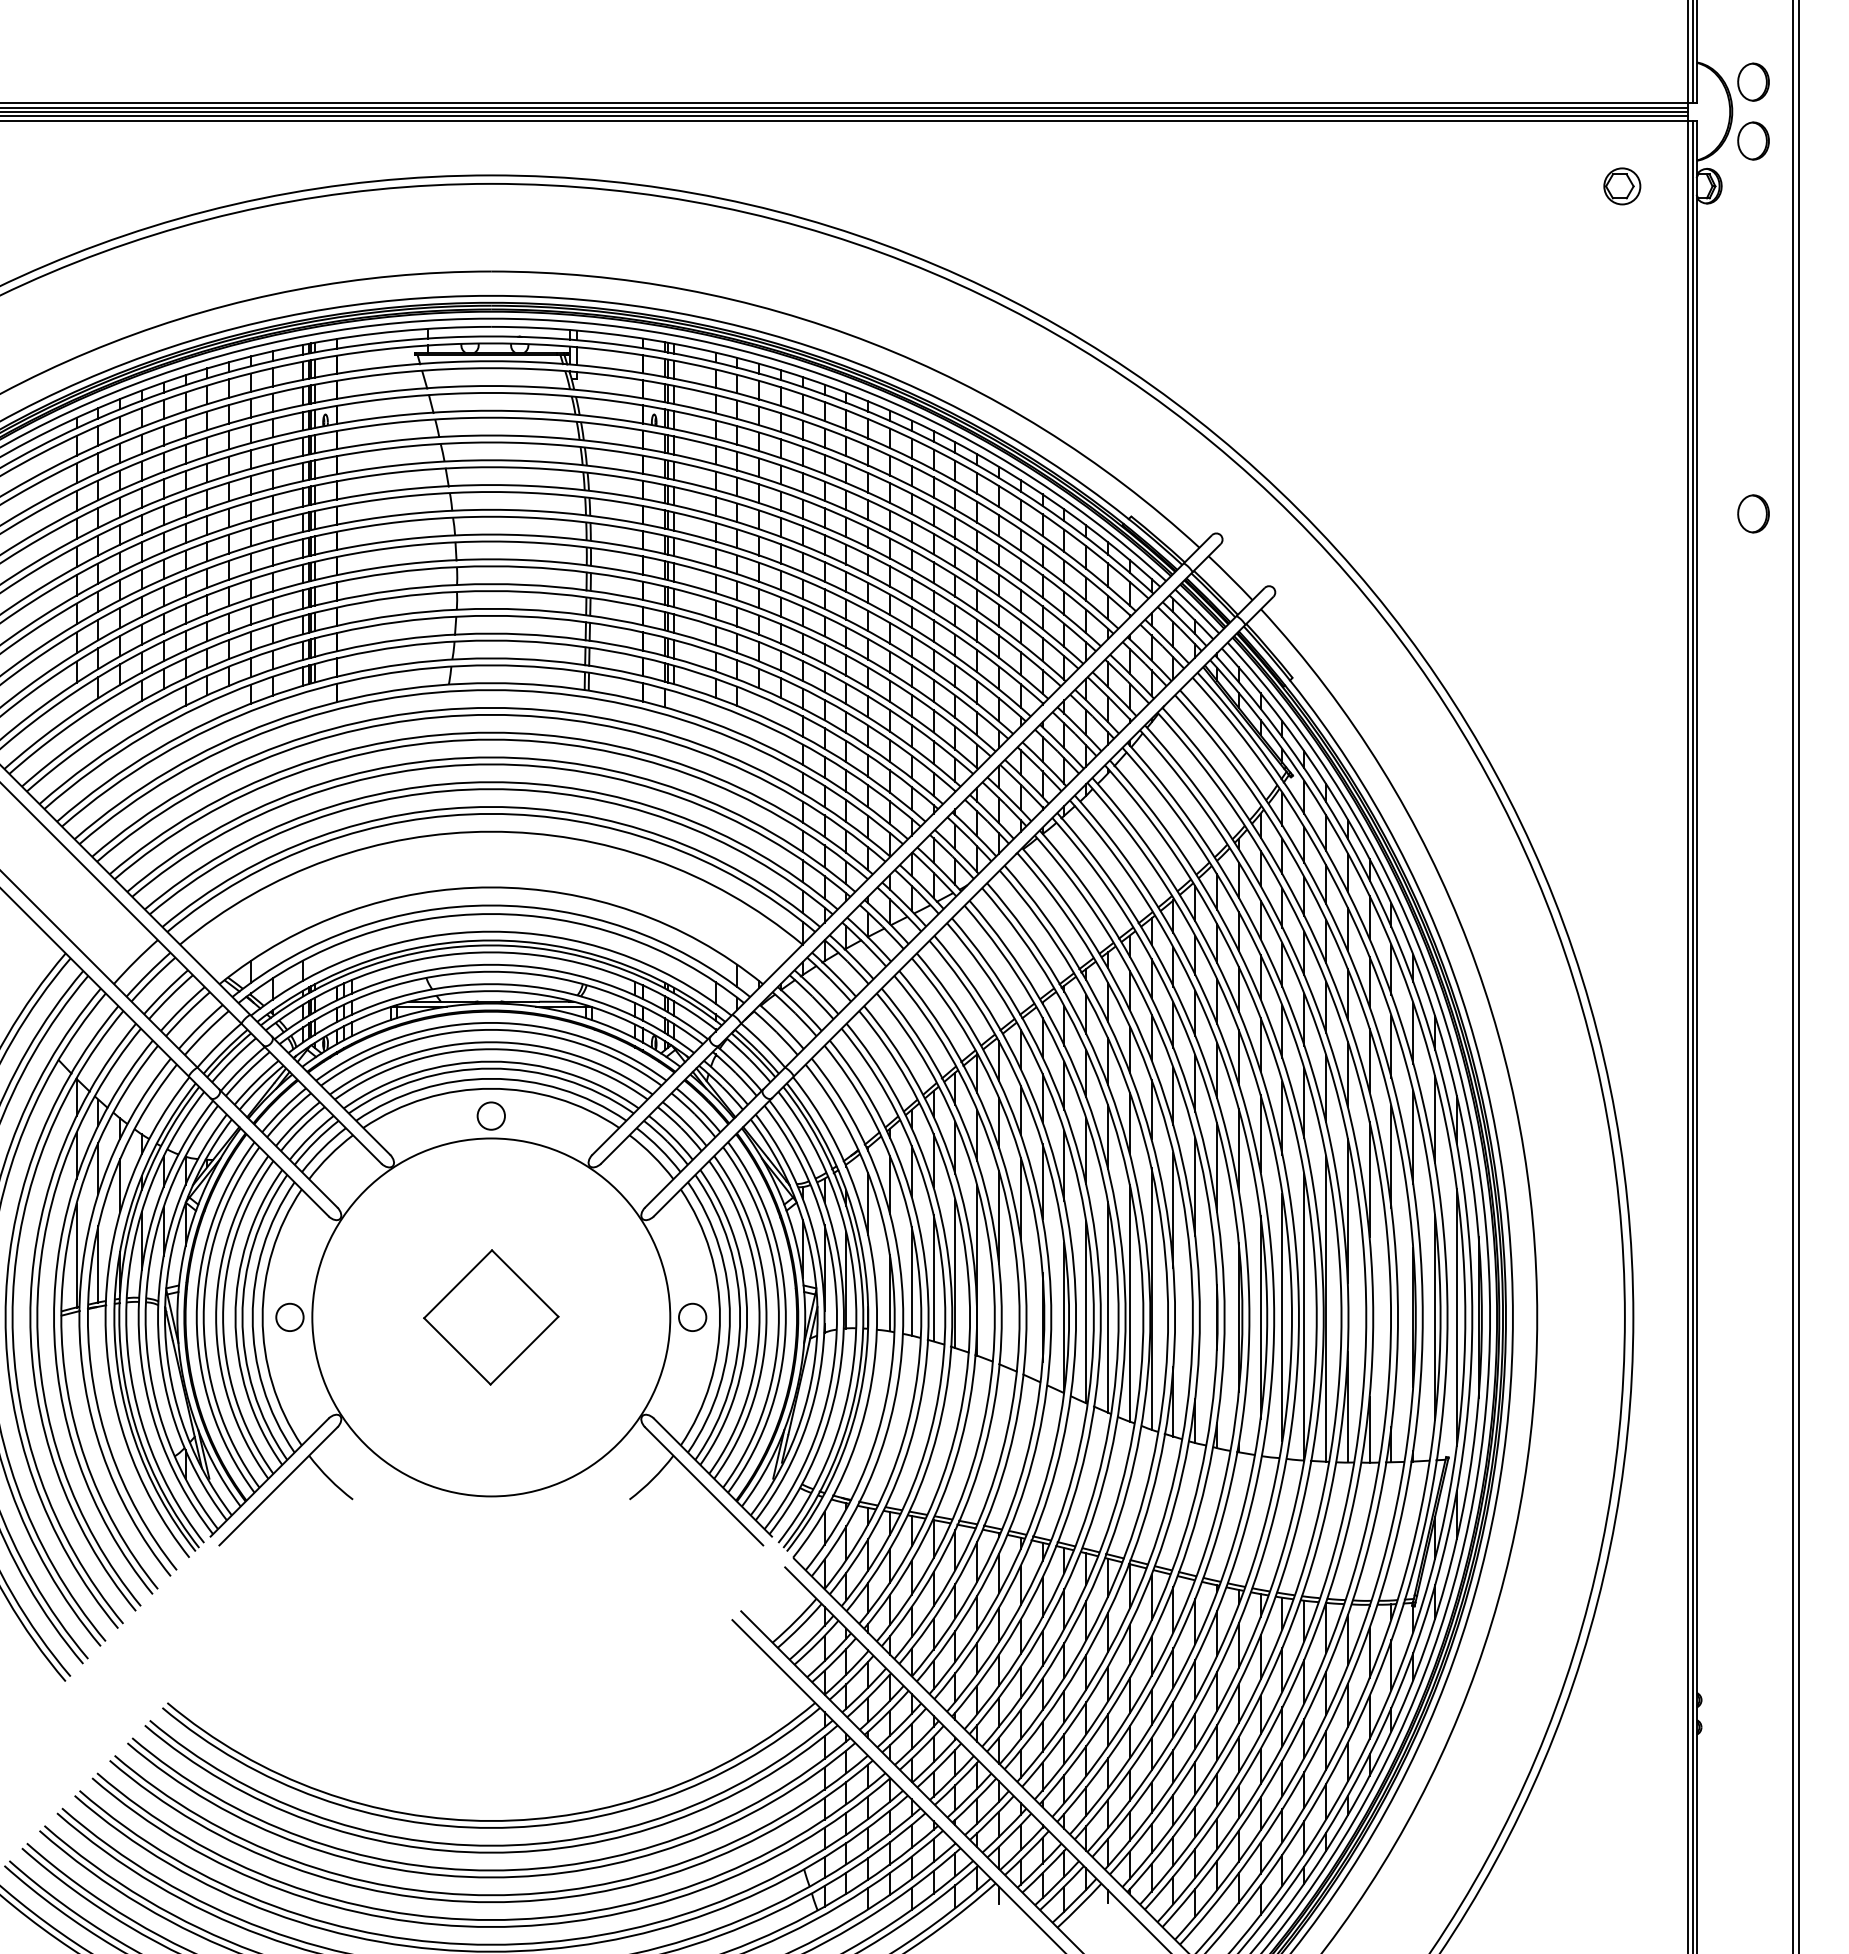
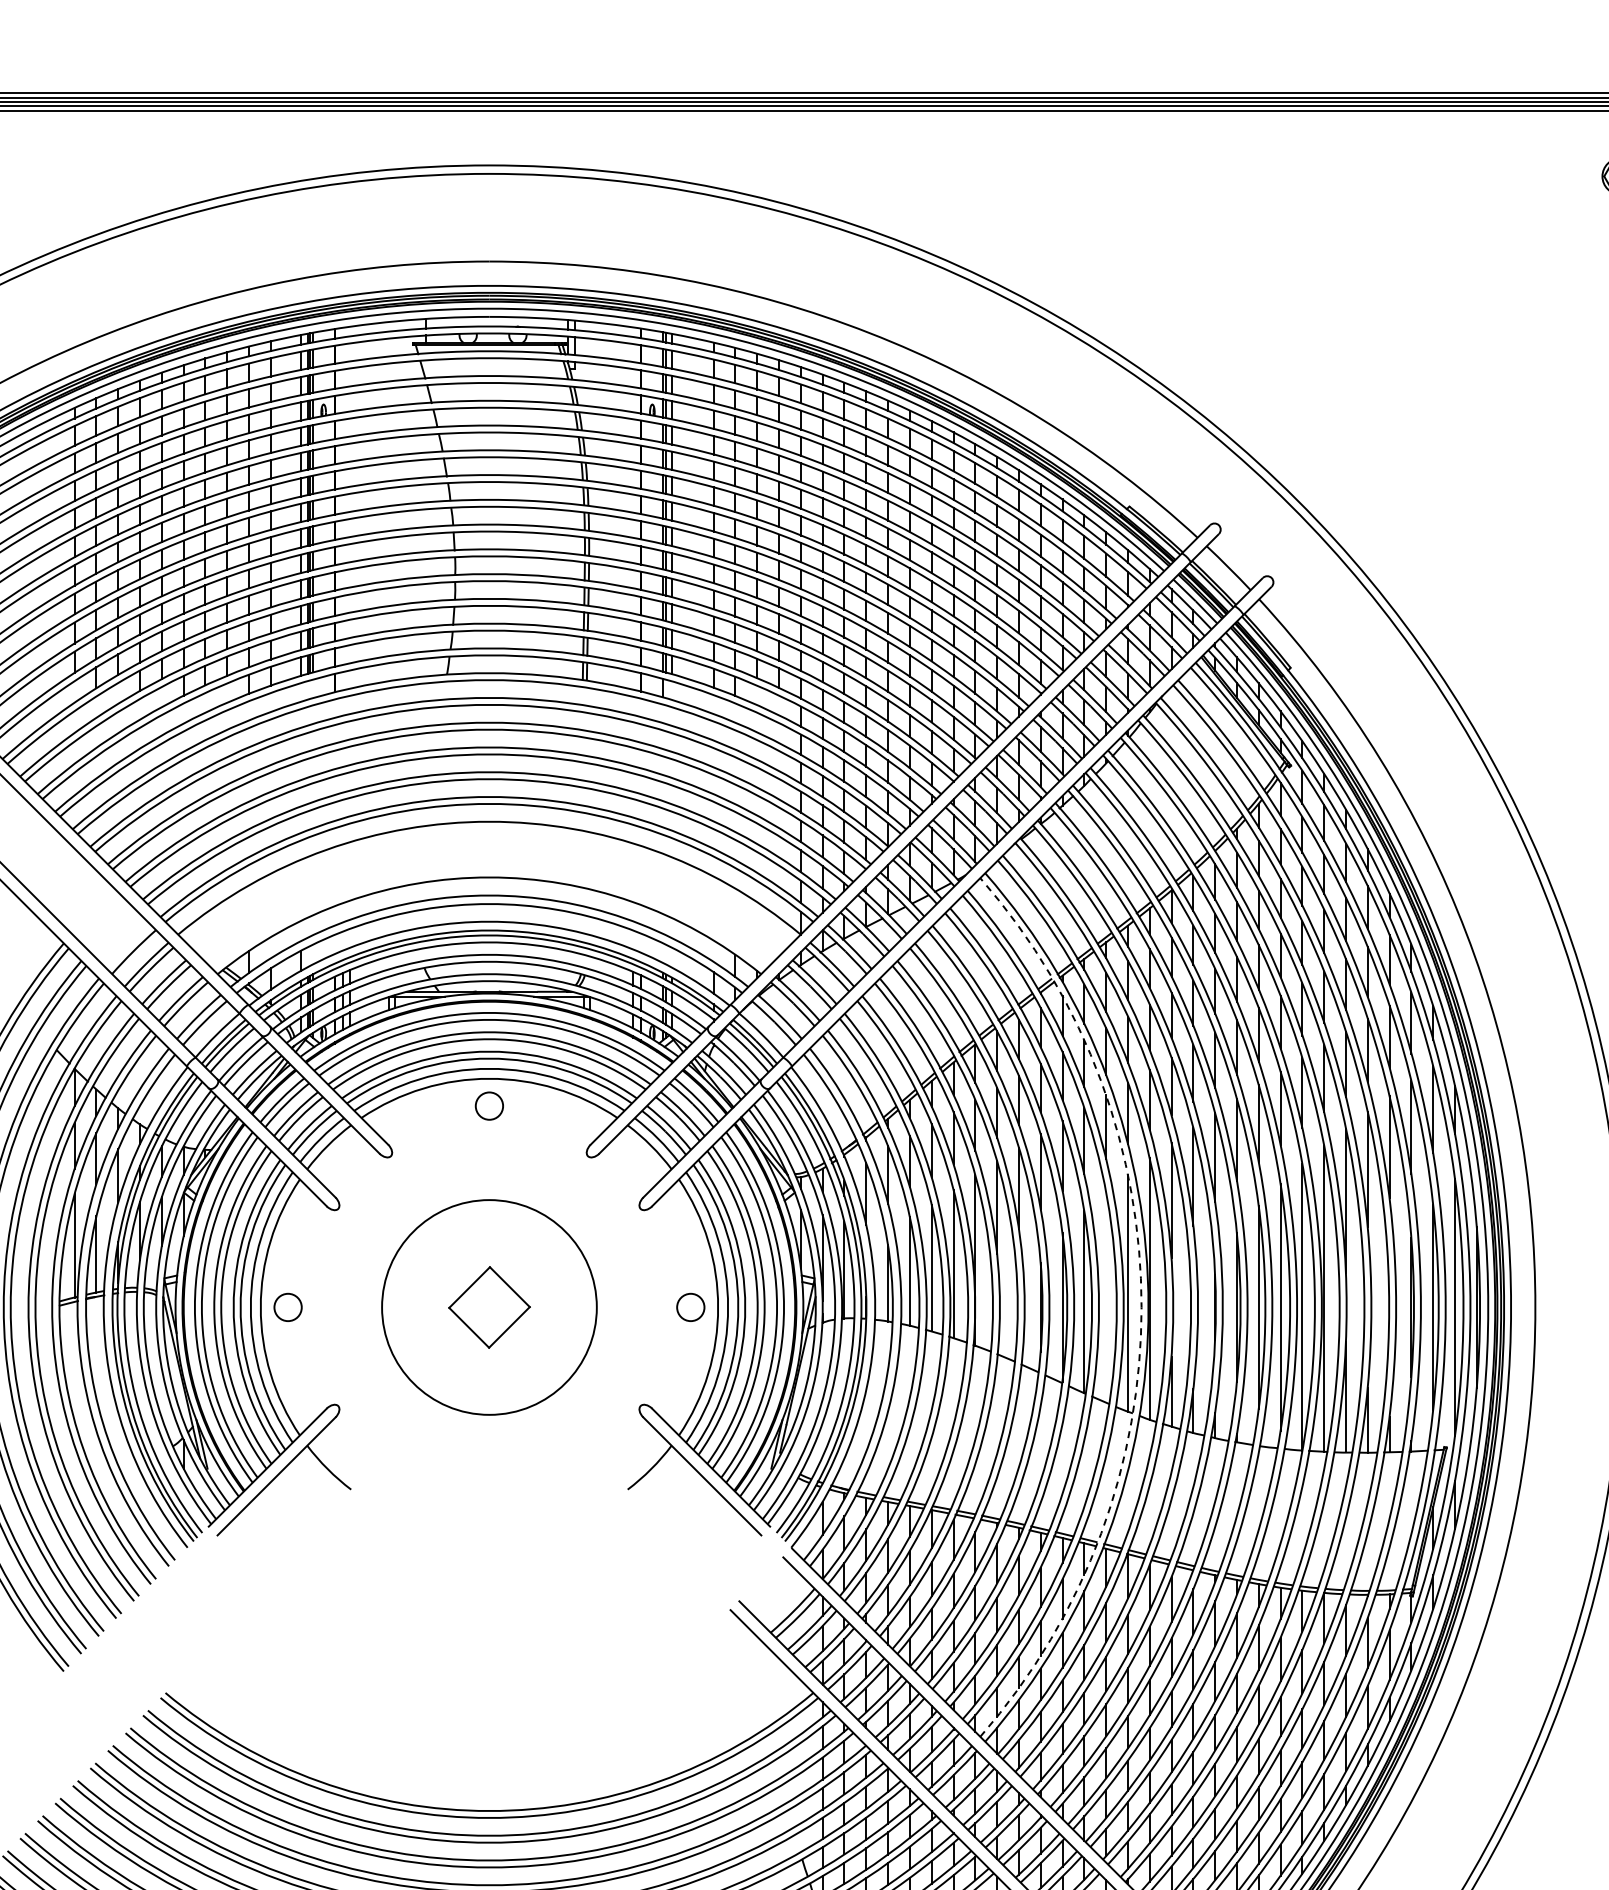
line: (1107, 1307) -> (1105, 1297), removed
circle: (491, 1317) -> (489, 1307), size x0.6
part: (491, 1317) -> (489, 1307), size x0.6
arc: (1143, 1317) -> (1141, 1307), solid -> dashed

